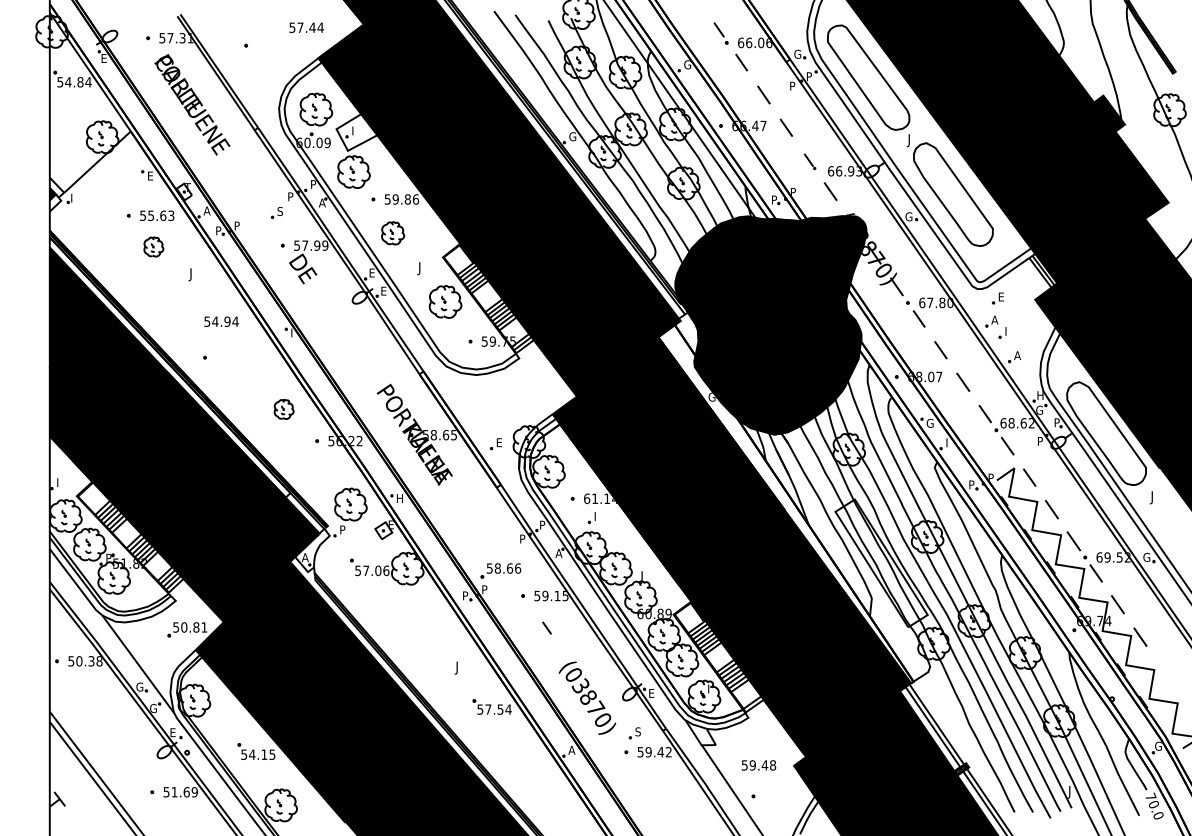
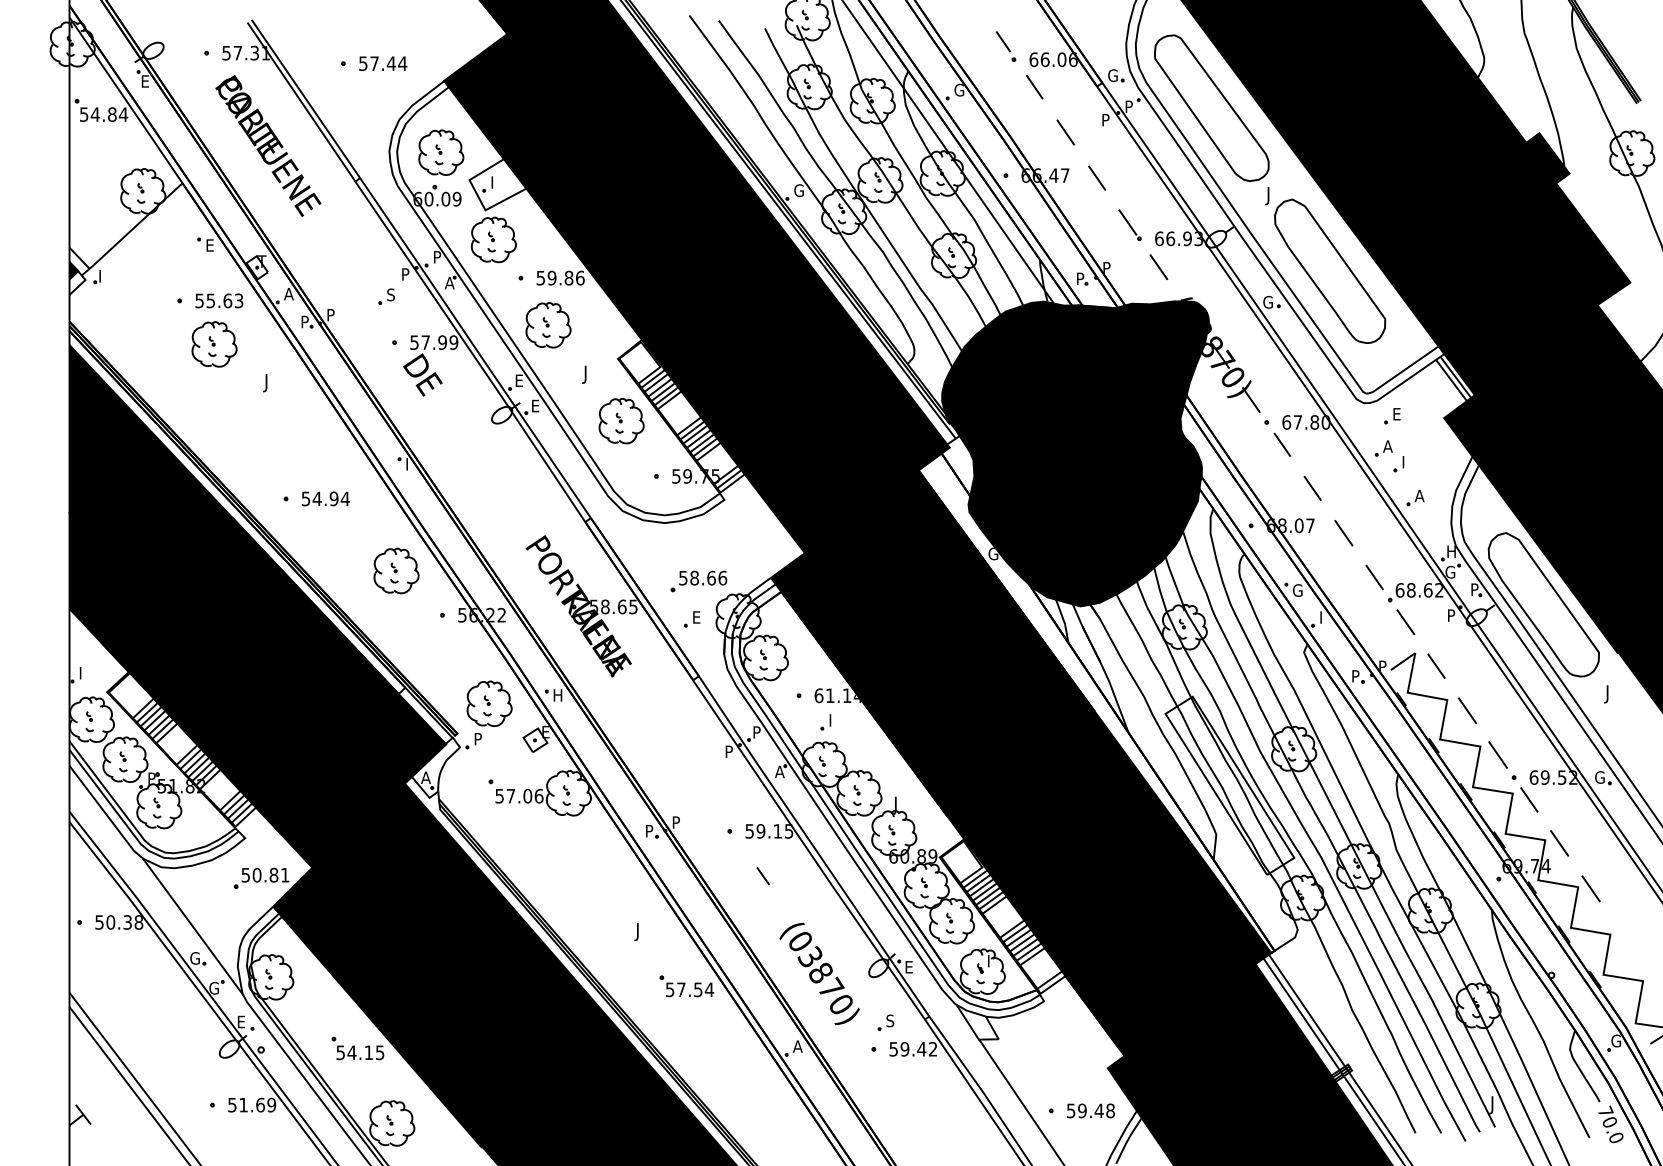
text: (306, 27) -> (382, 63), moved
part: (809, 161) -> (1129, 225), size x1.43
part: (392, 233) -> (547, 325), size x1.43
part: (153, 246) -> (214, 343), size x1.67
text: (221, 321) -> (325, 498), moved
part: (283, 409) -> (395, 571), size x1.67
part: (500, 570) -> (698, 580), moved
text: (758, 765) -> (1090, 1111), moved

